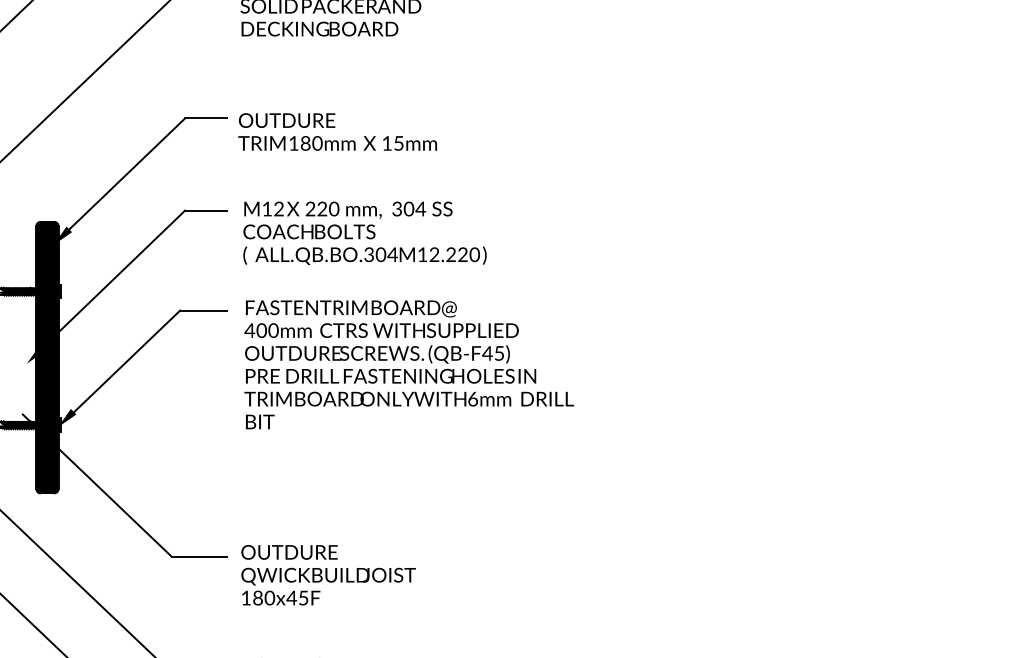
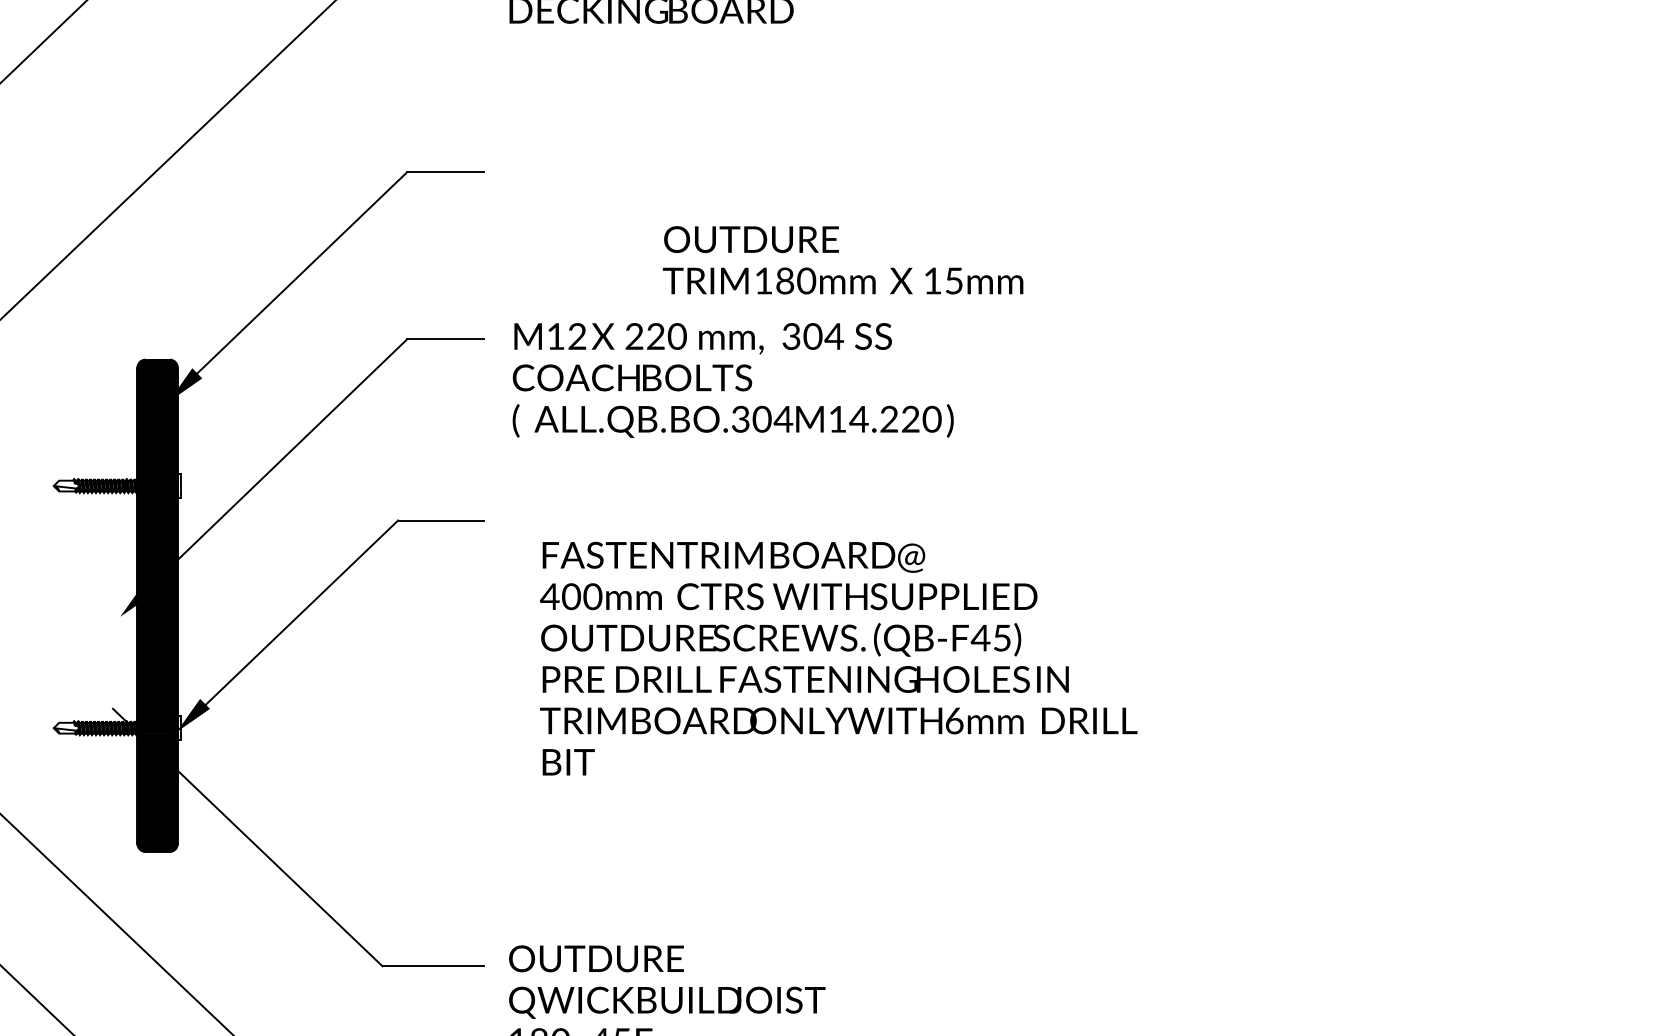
text: (337, 131) -> (842, 259), moved
text: (434, 254) -> (859, 418), M12.220 -> M14.220
text: (408, 364) -> (837, 658), moved

